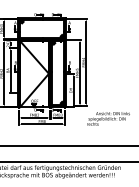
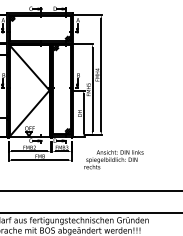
text: (108, 118) -> (113, 159), moved

